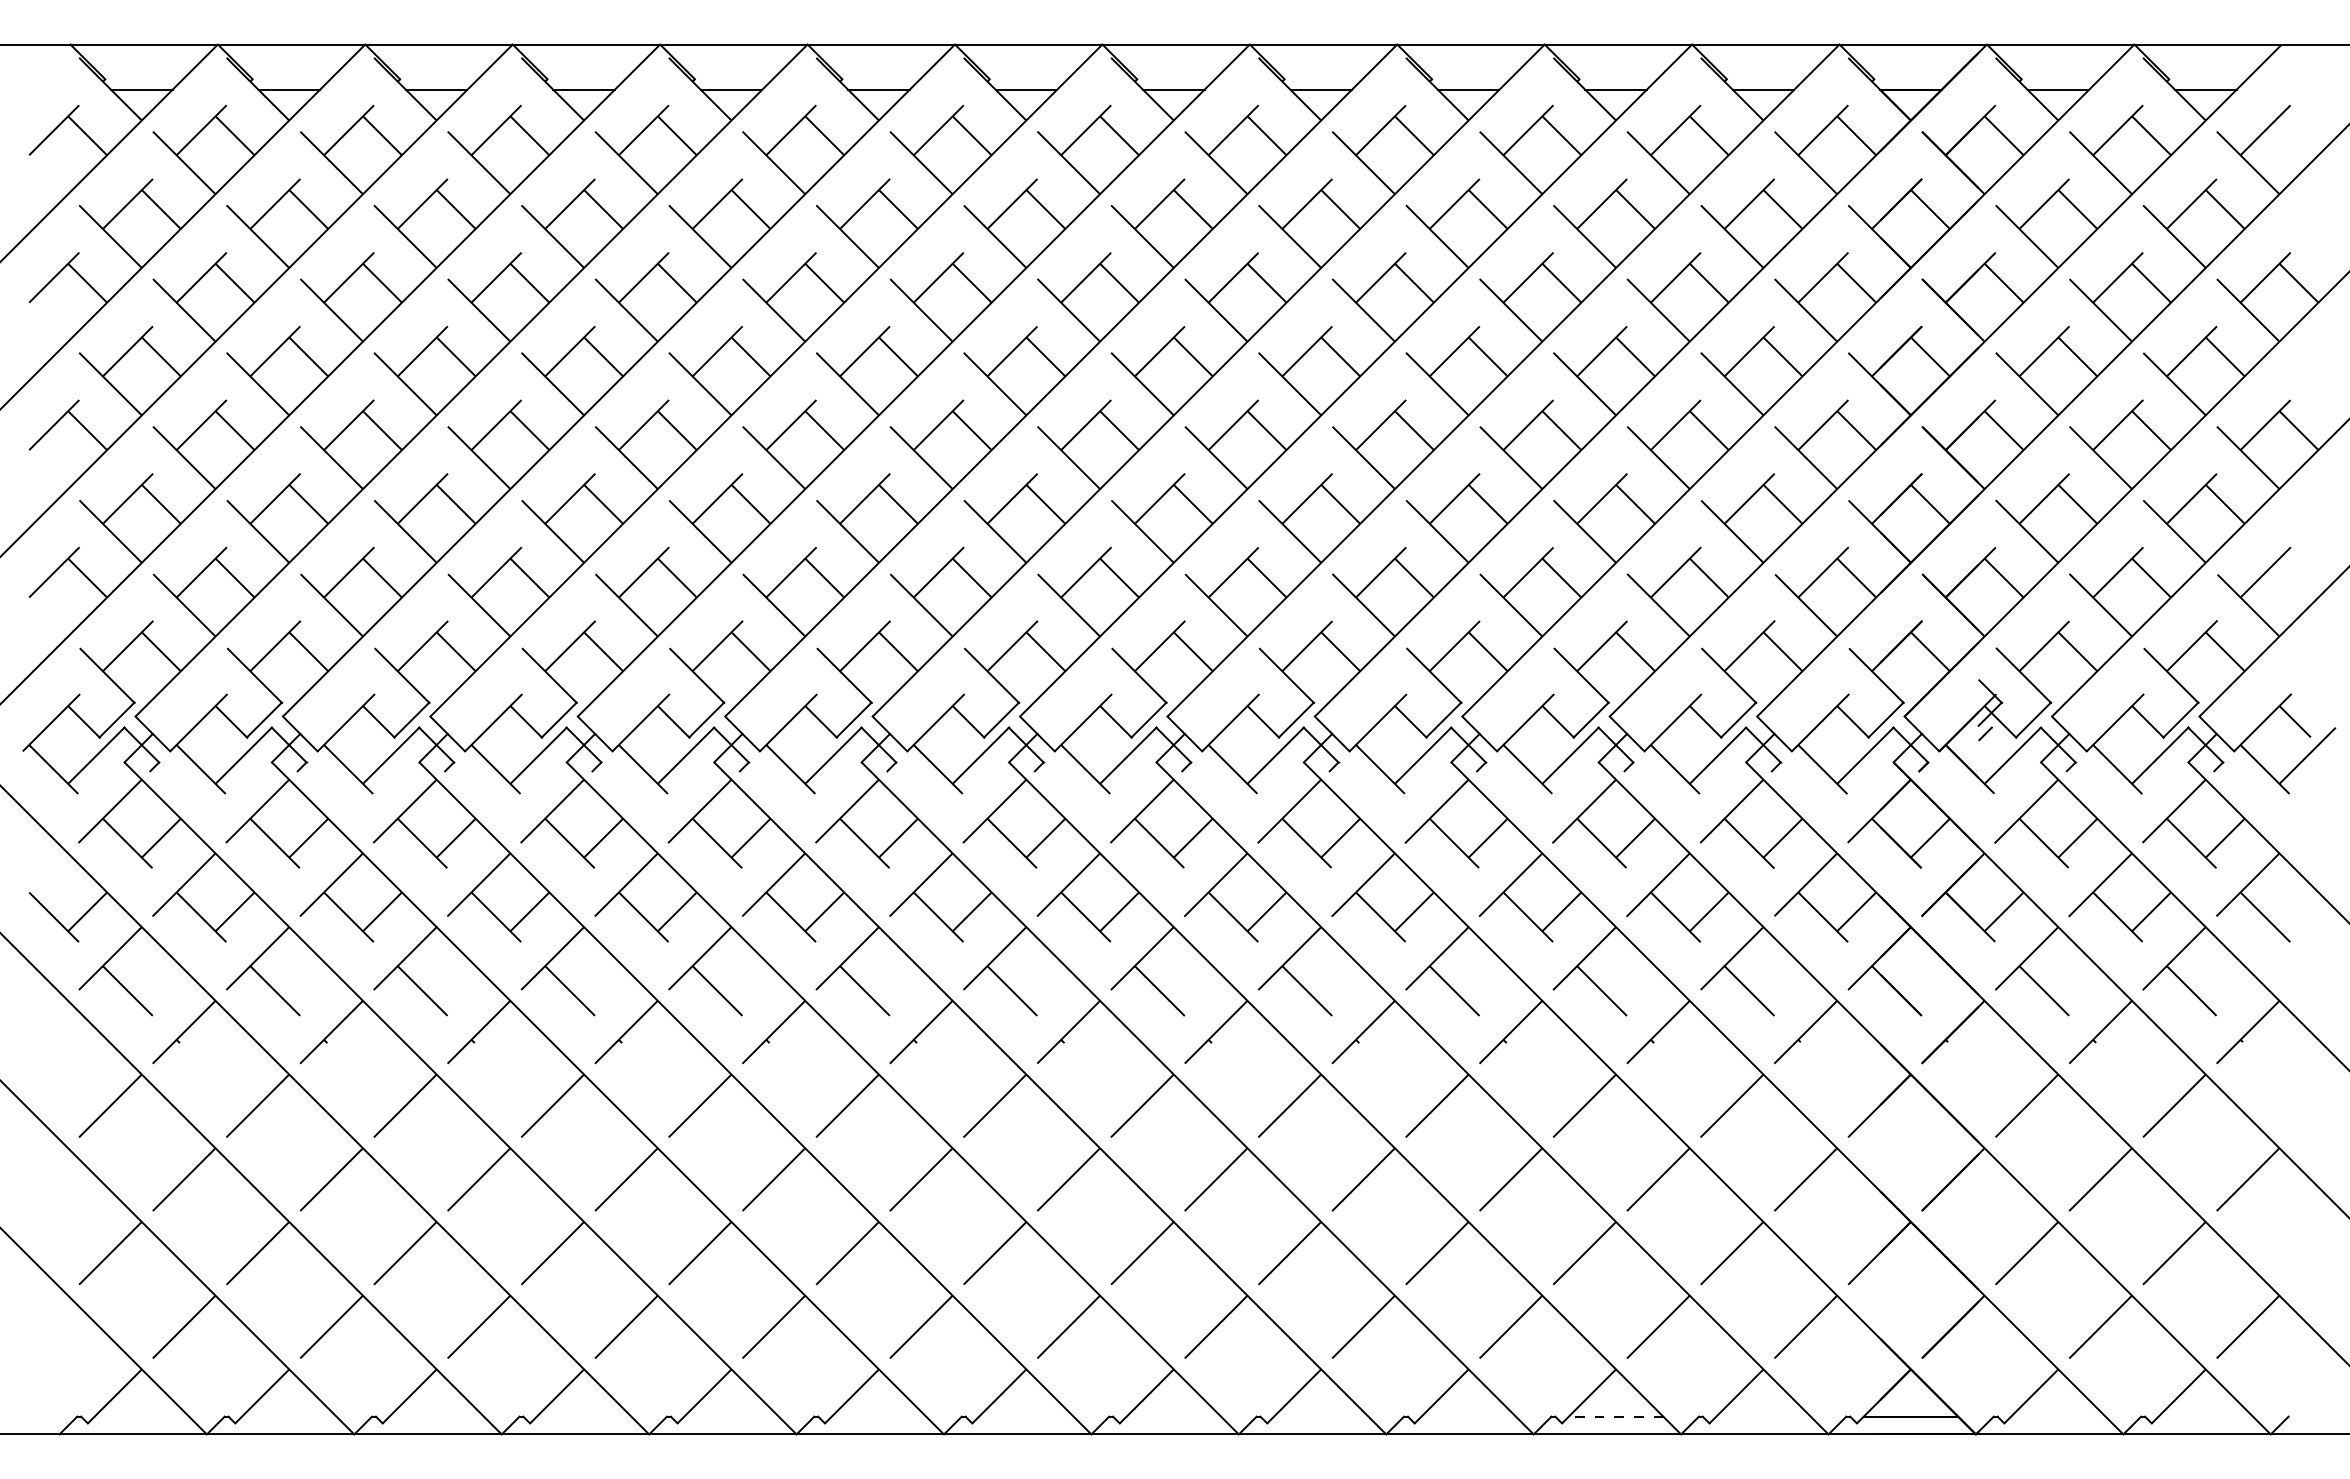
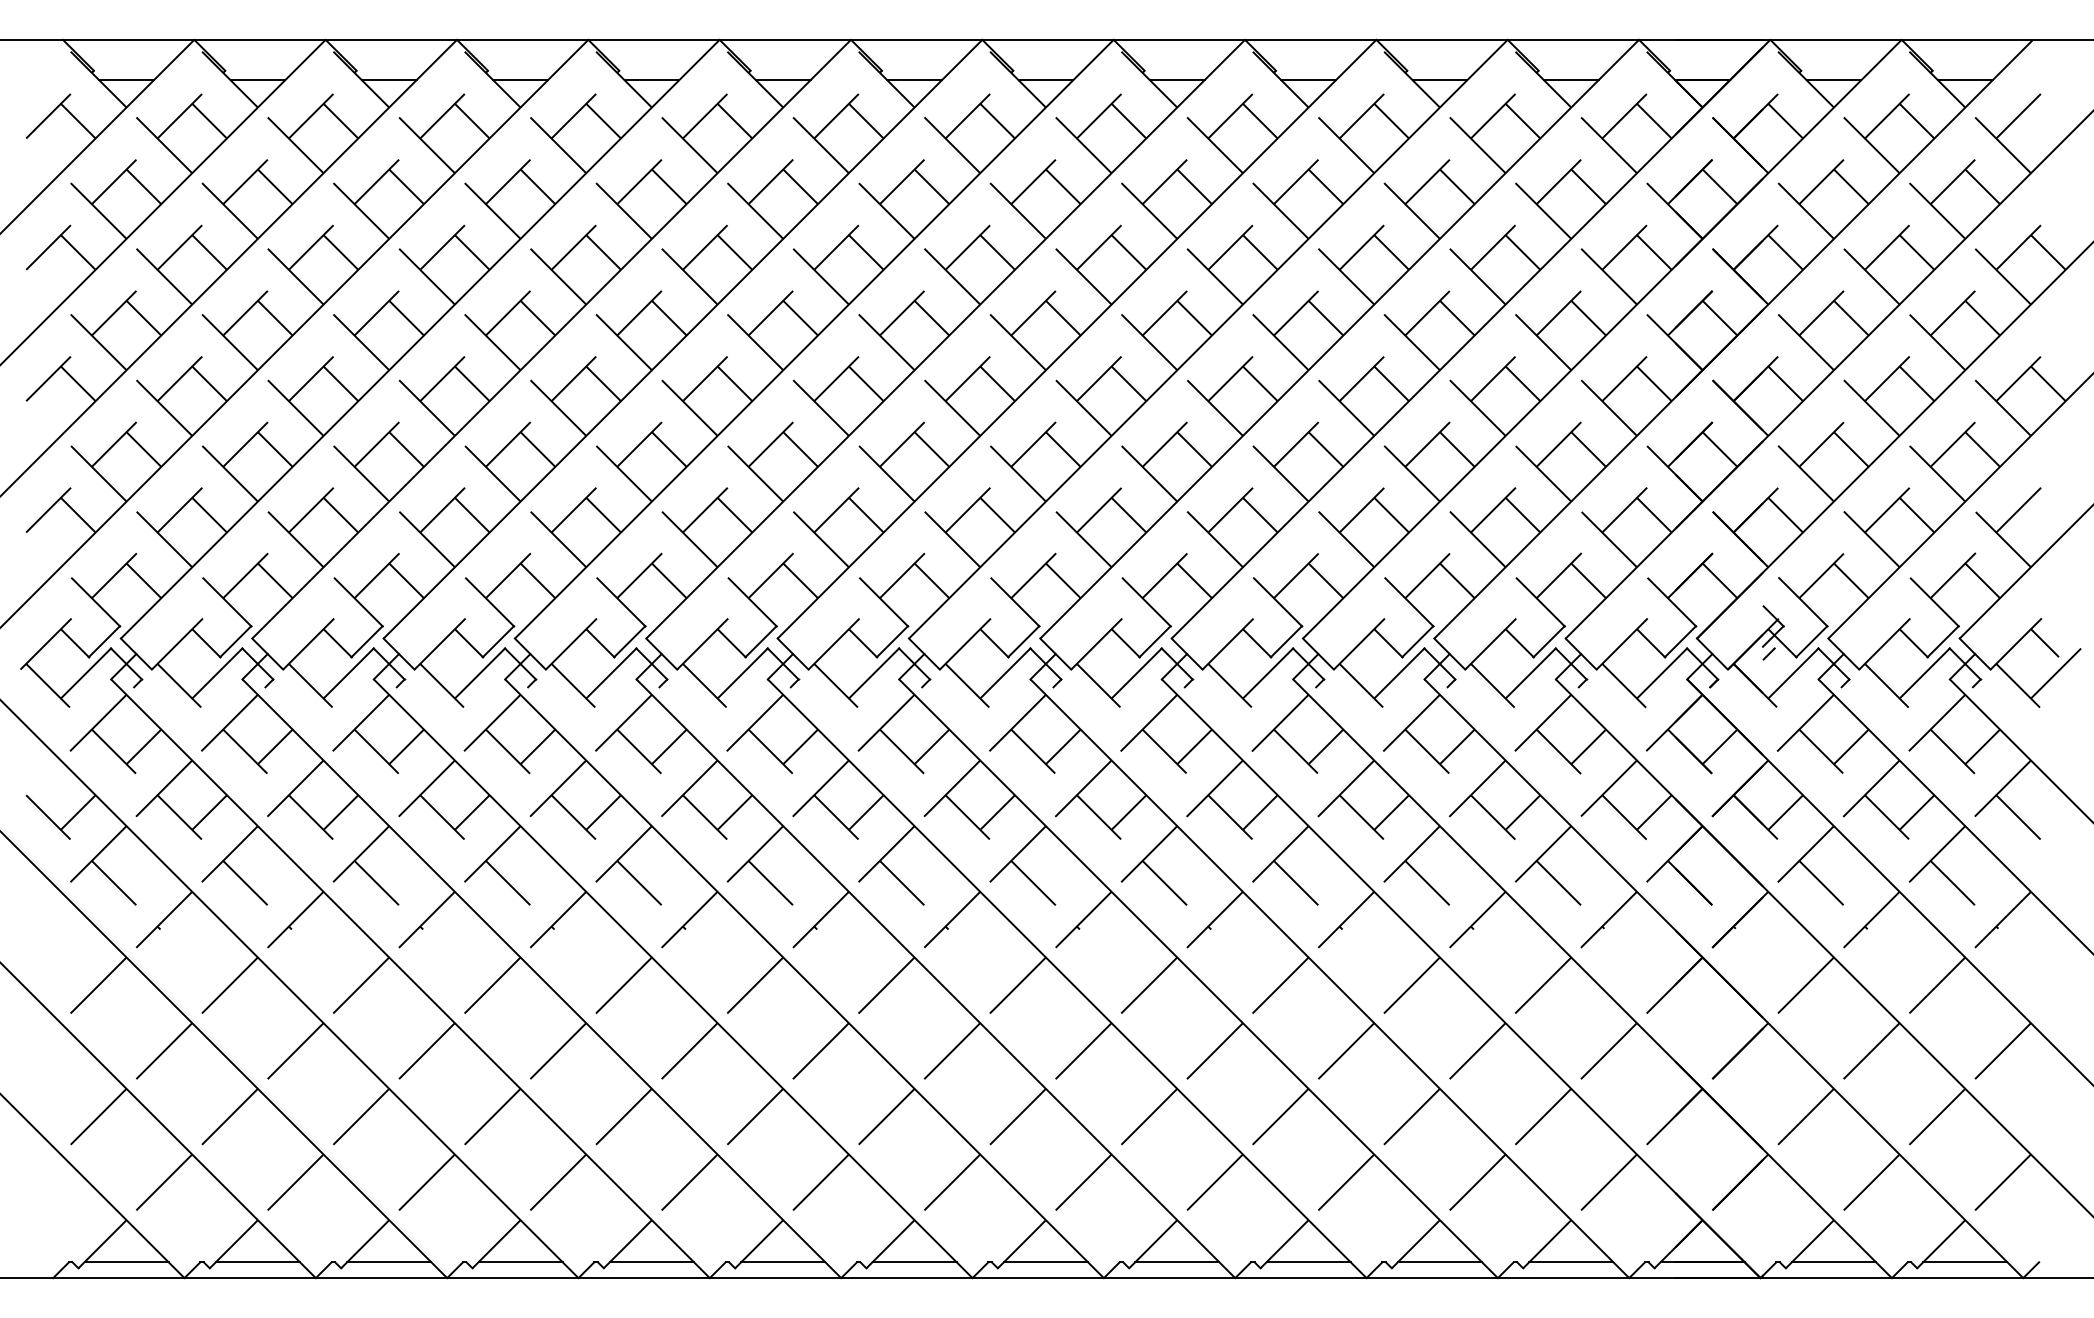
line: (141, 1416) -> (126, 1262), added
line: (289, 1416) -> (258, 1262), added
line: (436, 1416) -> (389, 1262), added
line: (583, 1416) -> (520, 1262), added
line: (731, 1416) -> (651, 1262), added
line: (878, 1416) -> (782, 1262), added
line: (1026, 1416) -> (914, 1262), added
line: (1173, 1416) -> (1045, 1262), added
line: (1321, 1416) -> (1177, 1262), added
line: (1468, 1416) -> (1308, 1262), added
line: (1615, 1416) -> (1439, 1262), dashed -> solid
line: (1763, 1416) -> (1571, 1262), added
line: (2058, 1416) -> (1834, 1262), added
line: (2205, 1416) -> (1965, 1262), added

